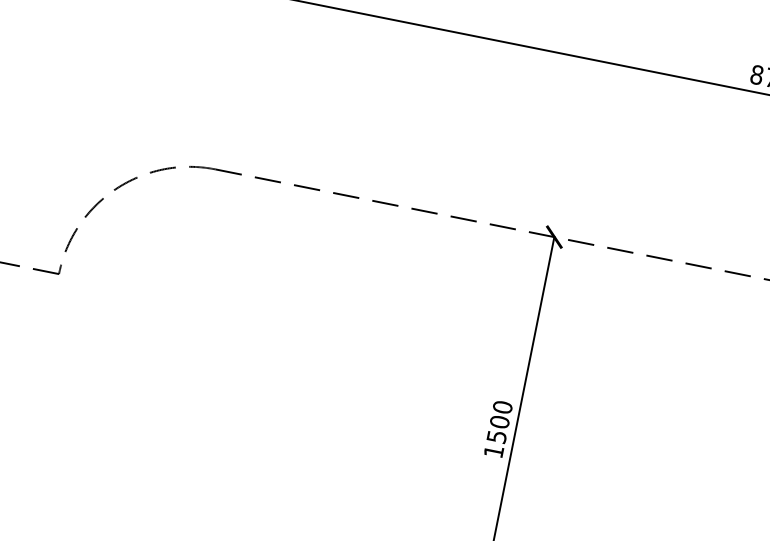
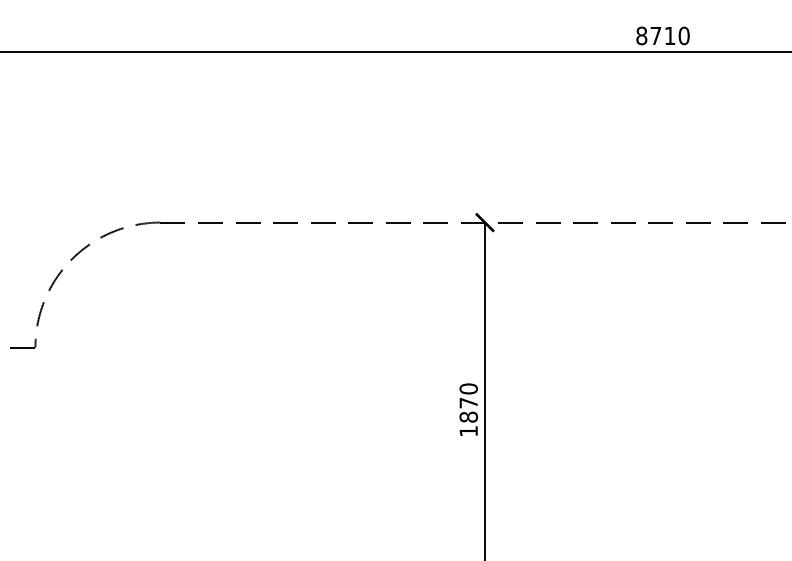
text: (498, 428) -> (468, 409), 1500 -> 1870

